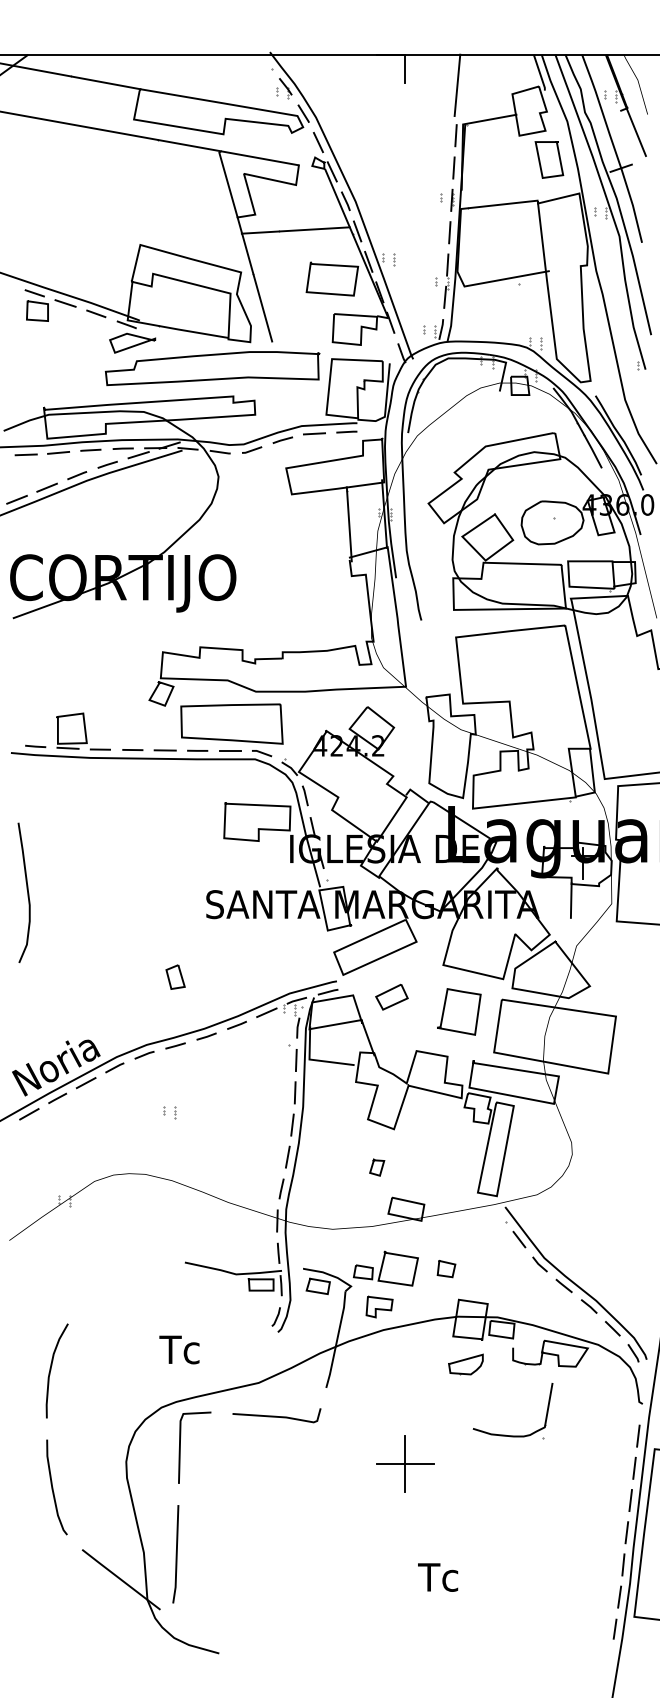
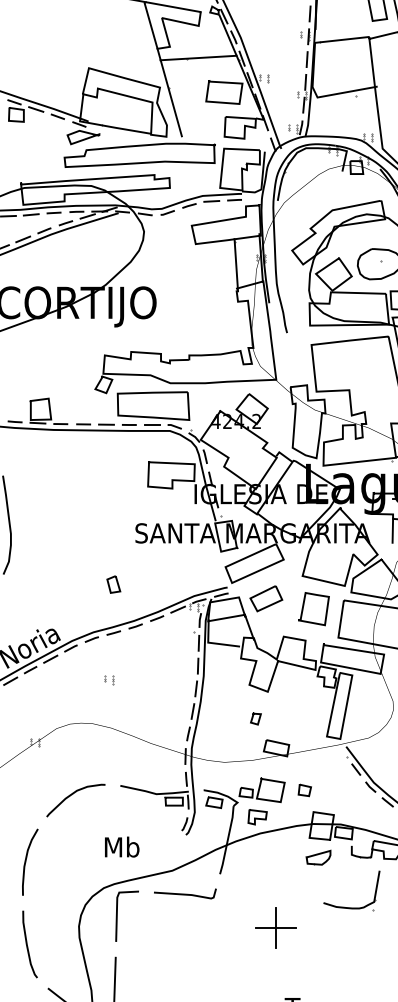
part: (391, 996) -> (266, 598), size x1.43
curve: (115, 1276) -> (71, 795), added
text: (185, 1349) -> (120, 847), Tc -> Mb

